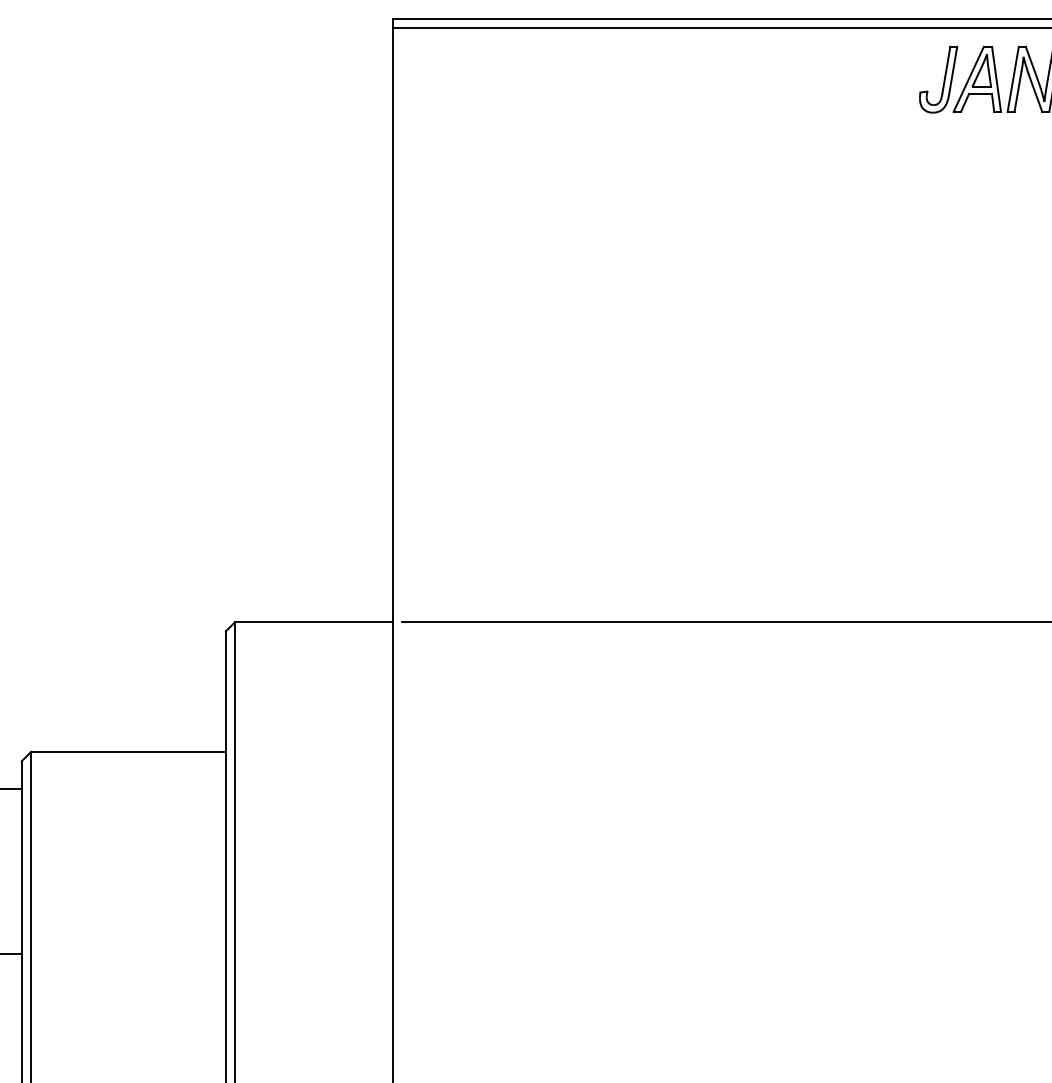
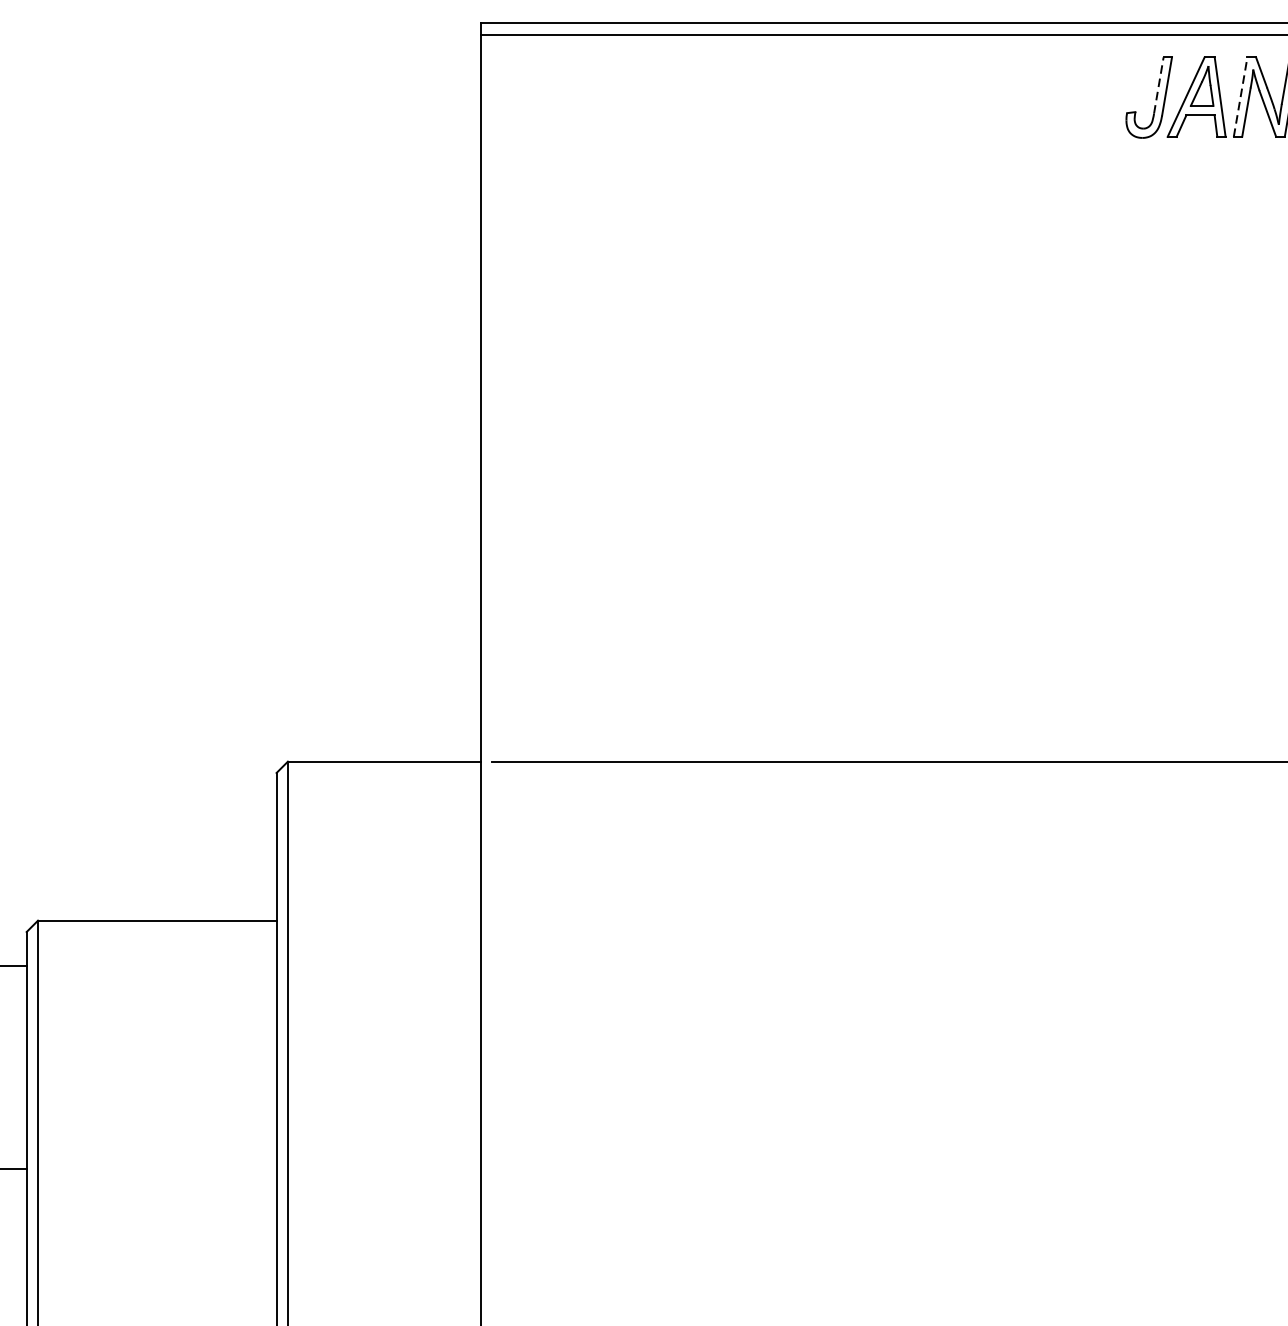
line: (946, 69) -> (1158, 85), solid -> dashed
line: (1013, 79) -> (1240, 97), solid -> dashed

